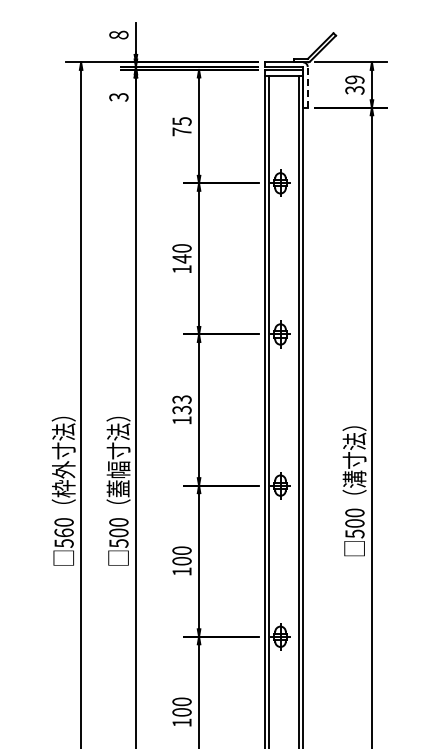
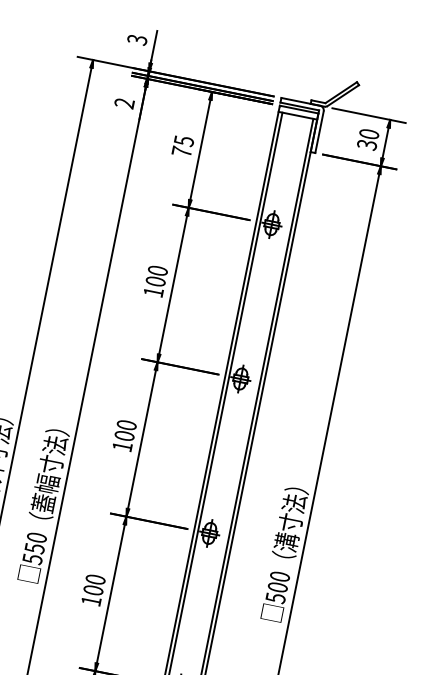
text: (118, 34) -> (137, 39), 8 -> 3
text: (354, 79) -> (368, 133), 39 -> 30
line: (307, 86) -> (319, 131), dashed -> solid
text: (118, 97) -> (124, 103), 3 -> 2
text: (181, 258) -> (155, 281), 140 -> 100
text: (181, 404) -> (125, 430), 133 -> 100
text: (118, 532) -> (34, 547), 500 -> 550

